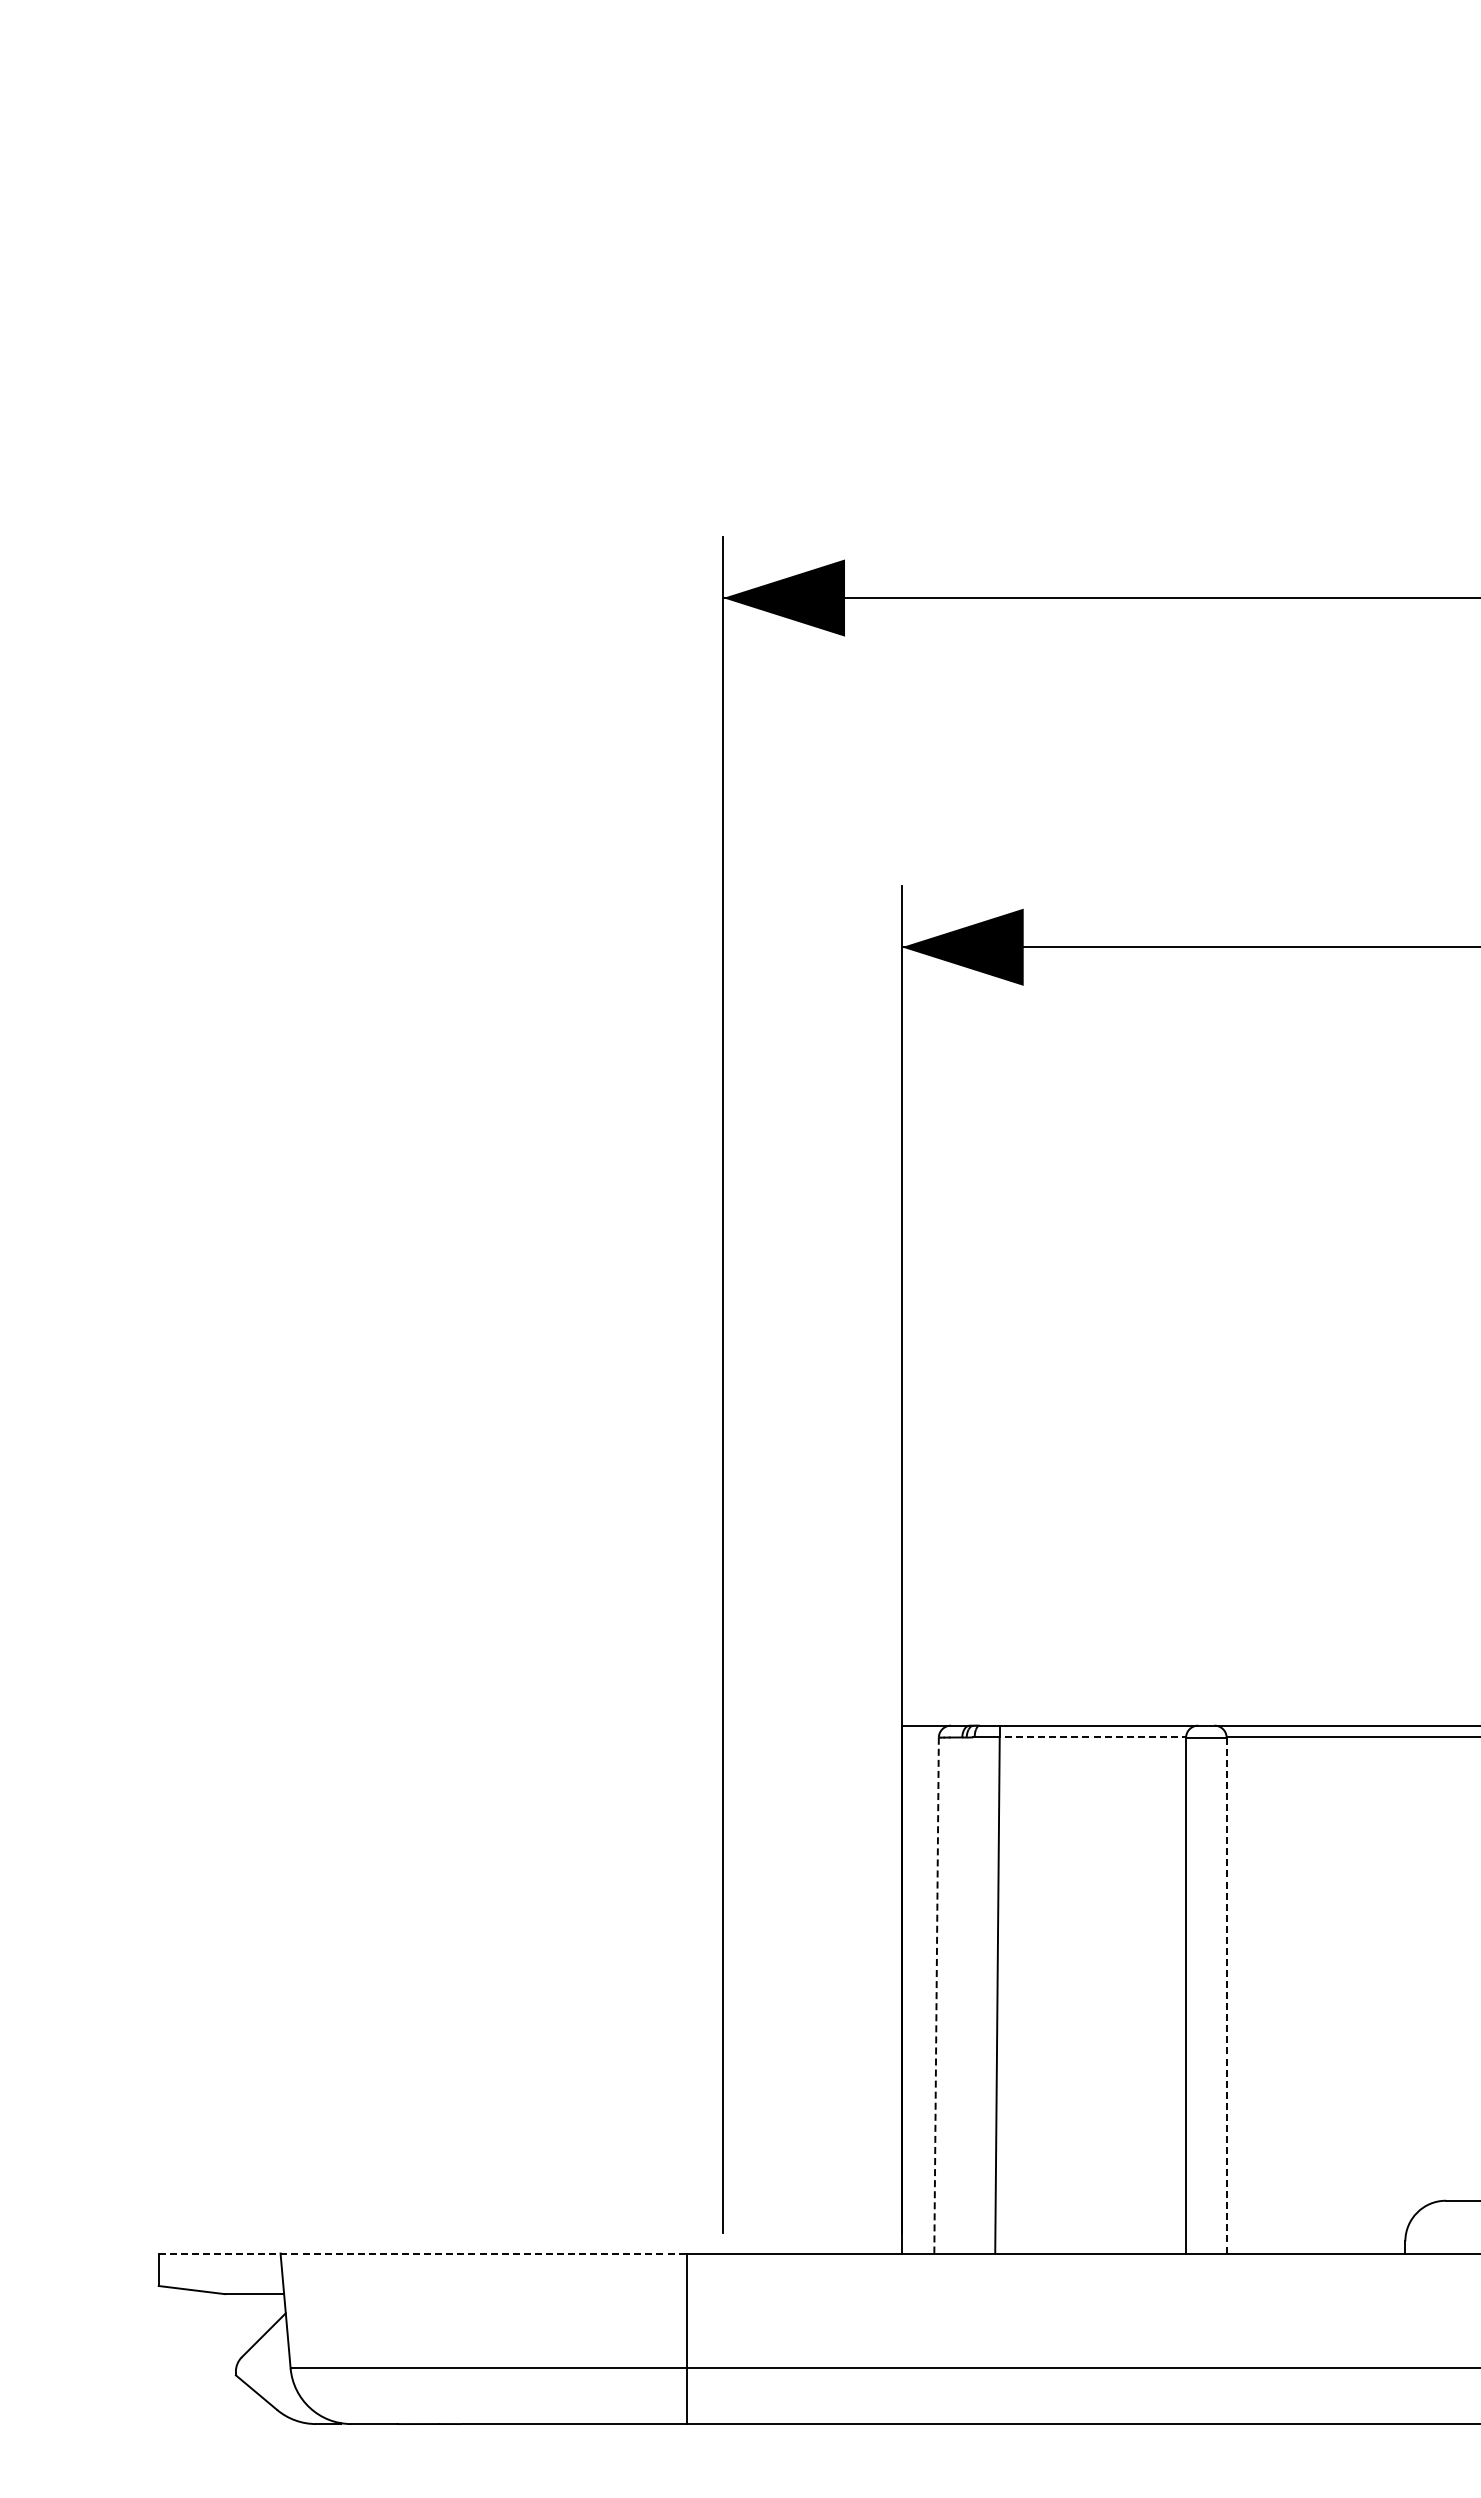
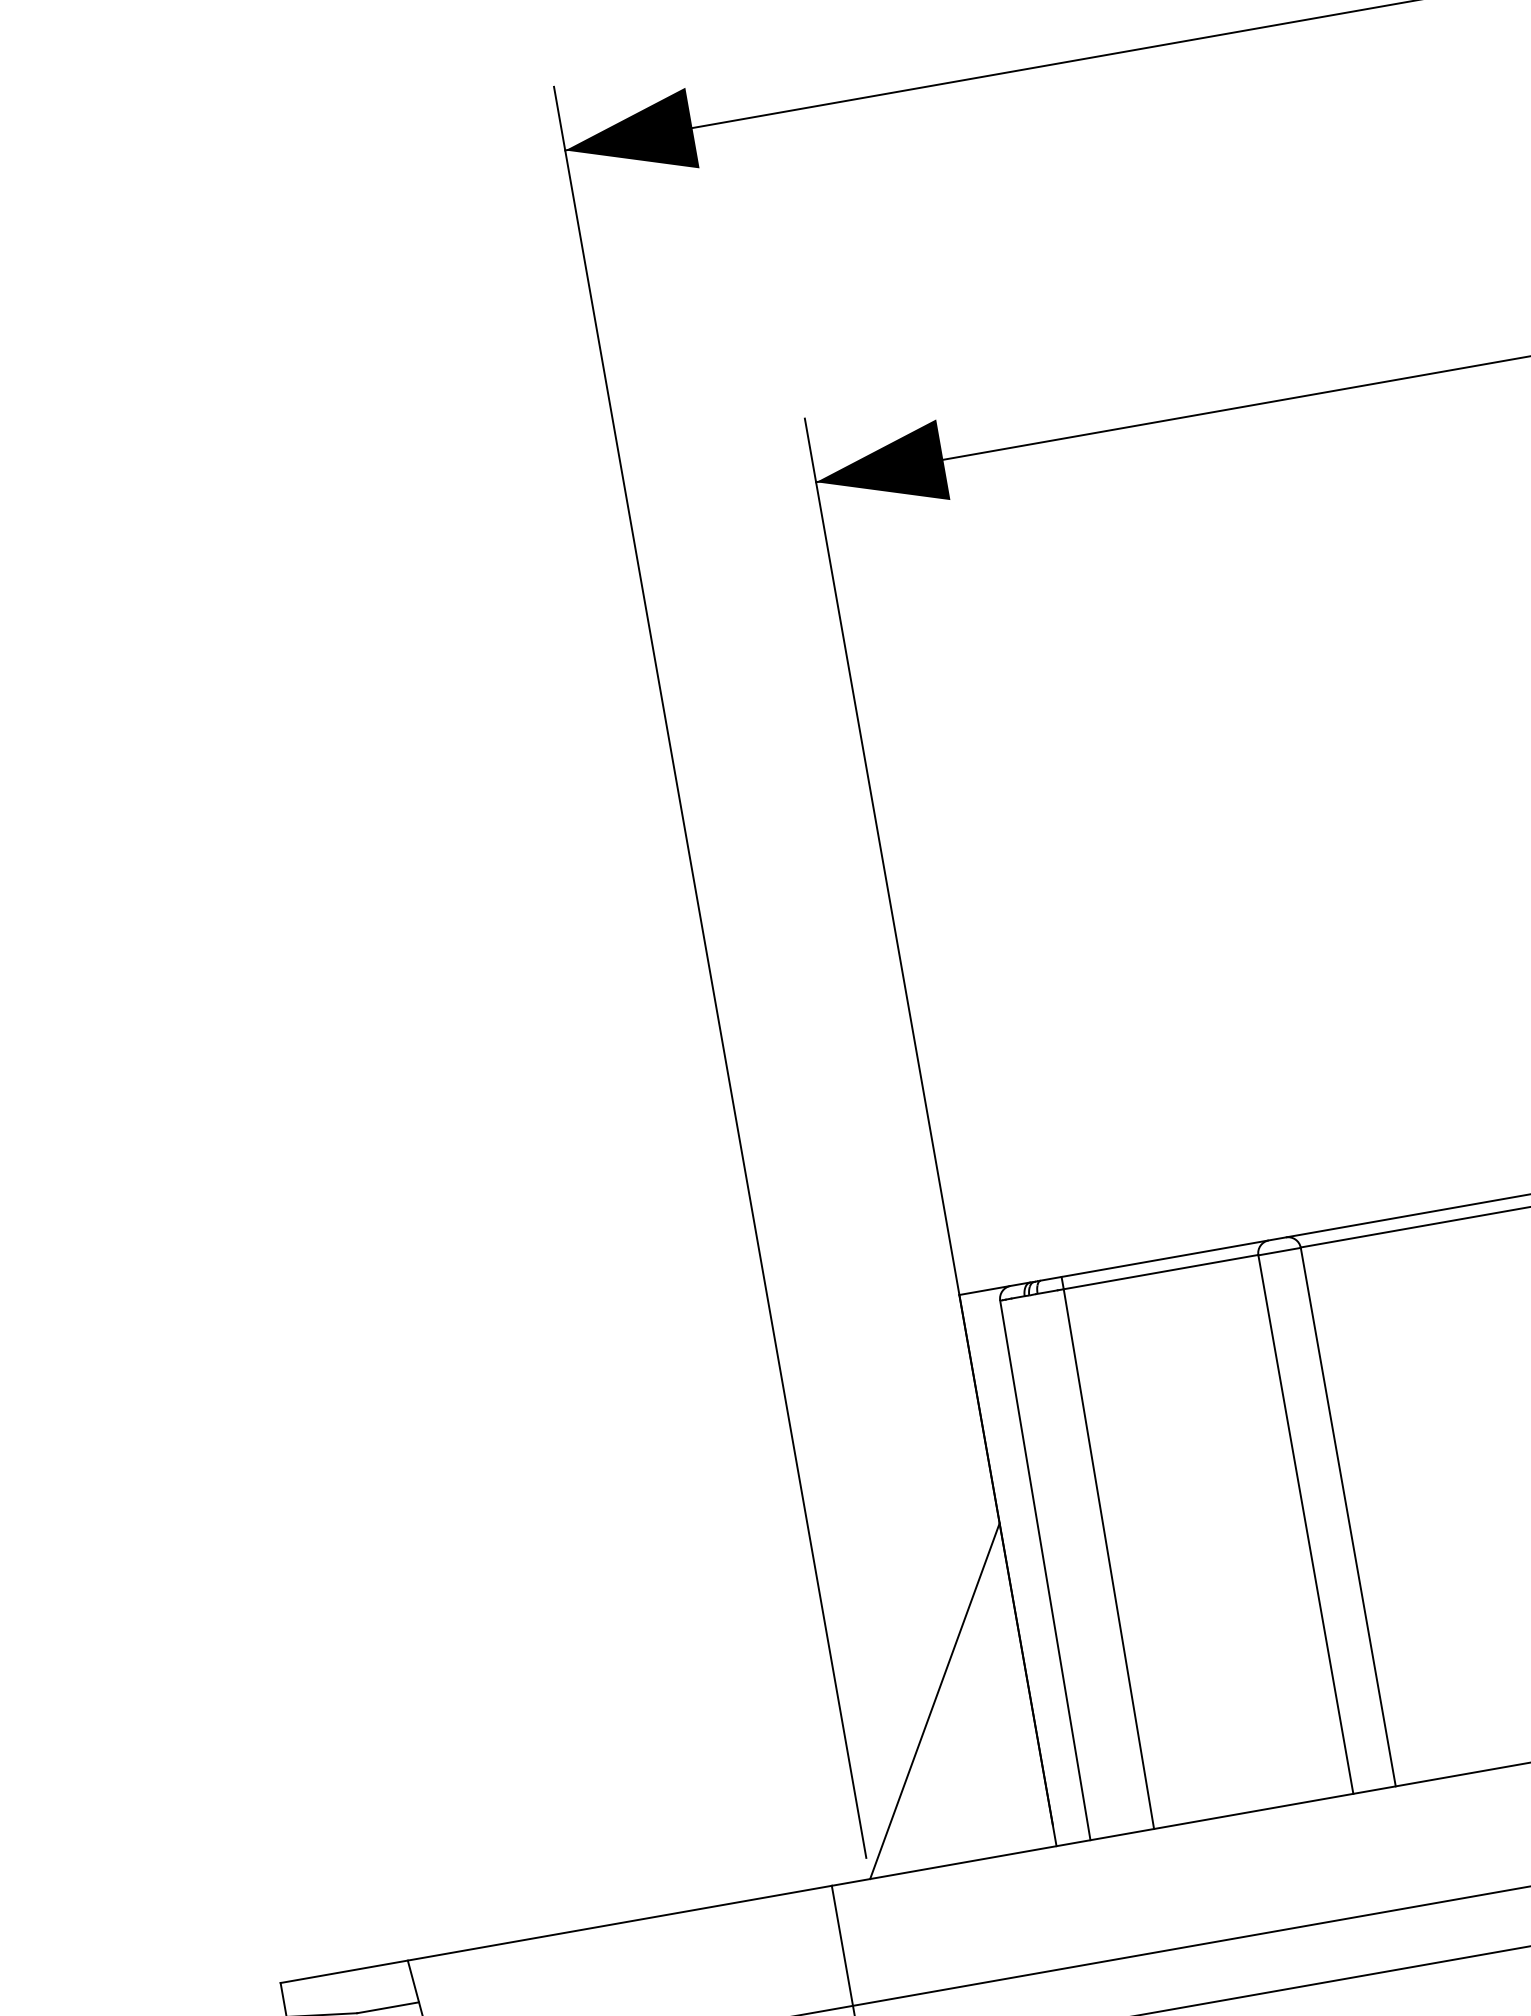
line: (1090, 1737) -> (1158, 1272), dashed -> solid
line: (936, 1995) -> (1045, 1570), dashed -> solid
line: (1226, 1995) -> (1348, 1516), dashed -> solid
line: (812, 2098) -> (934, 1700), added
line: (422, 2253) -> (556, 1934), dashed -> solid

